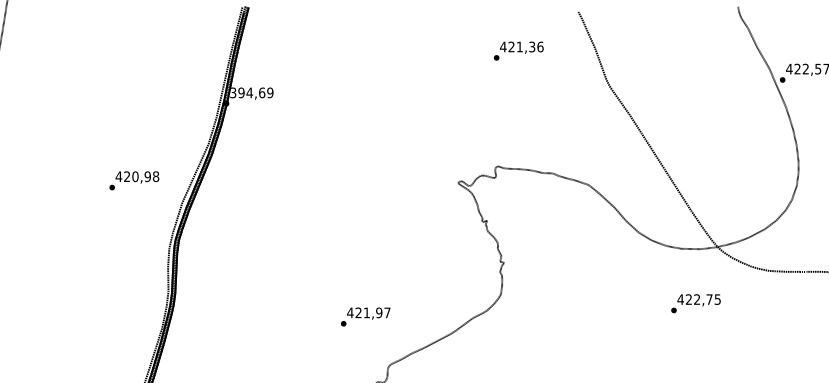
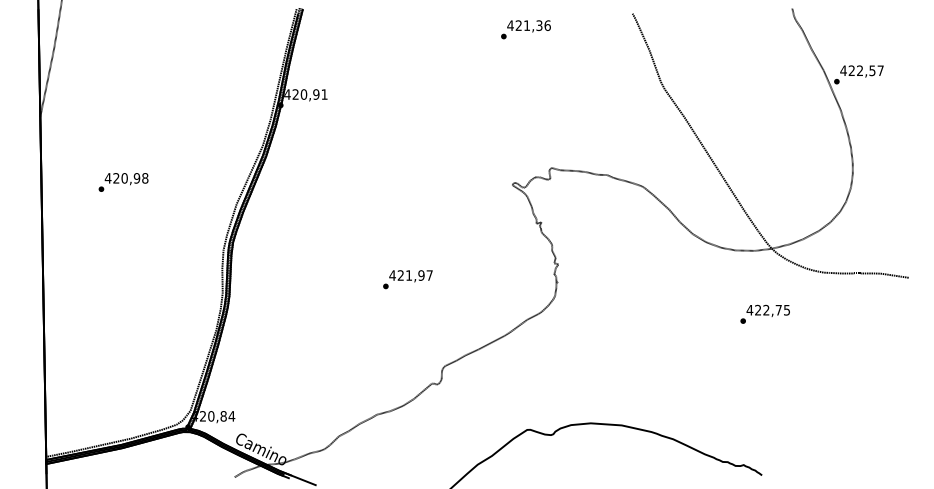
text: (518, 50) -> (525, 29), moved
text: (251, 92) -> (305, 94), 394,69 -> 420,91
text: (134, 180) -> (123, 182), moved
text: (695, 302) -> (764, 313), moved
text: (365, 316) -> (407, 279), moved

